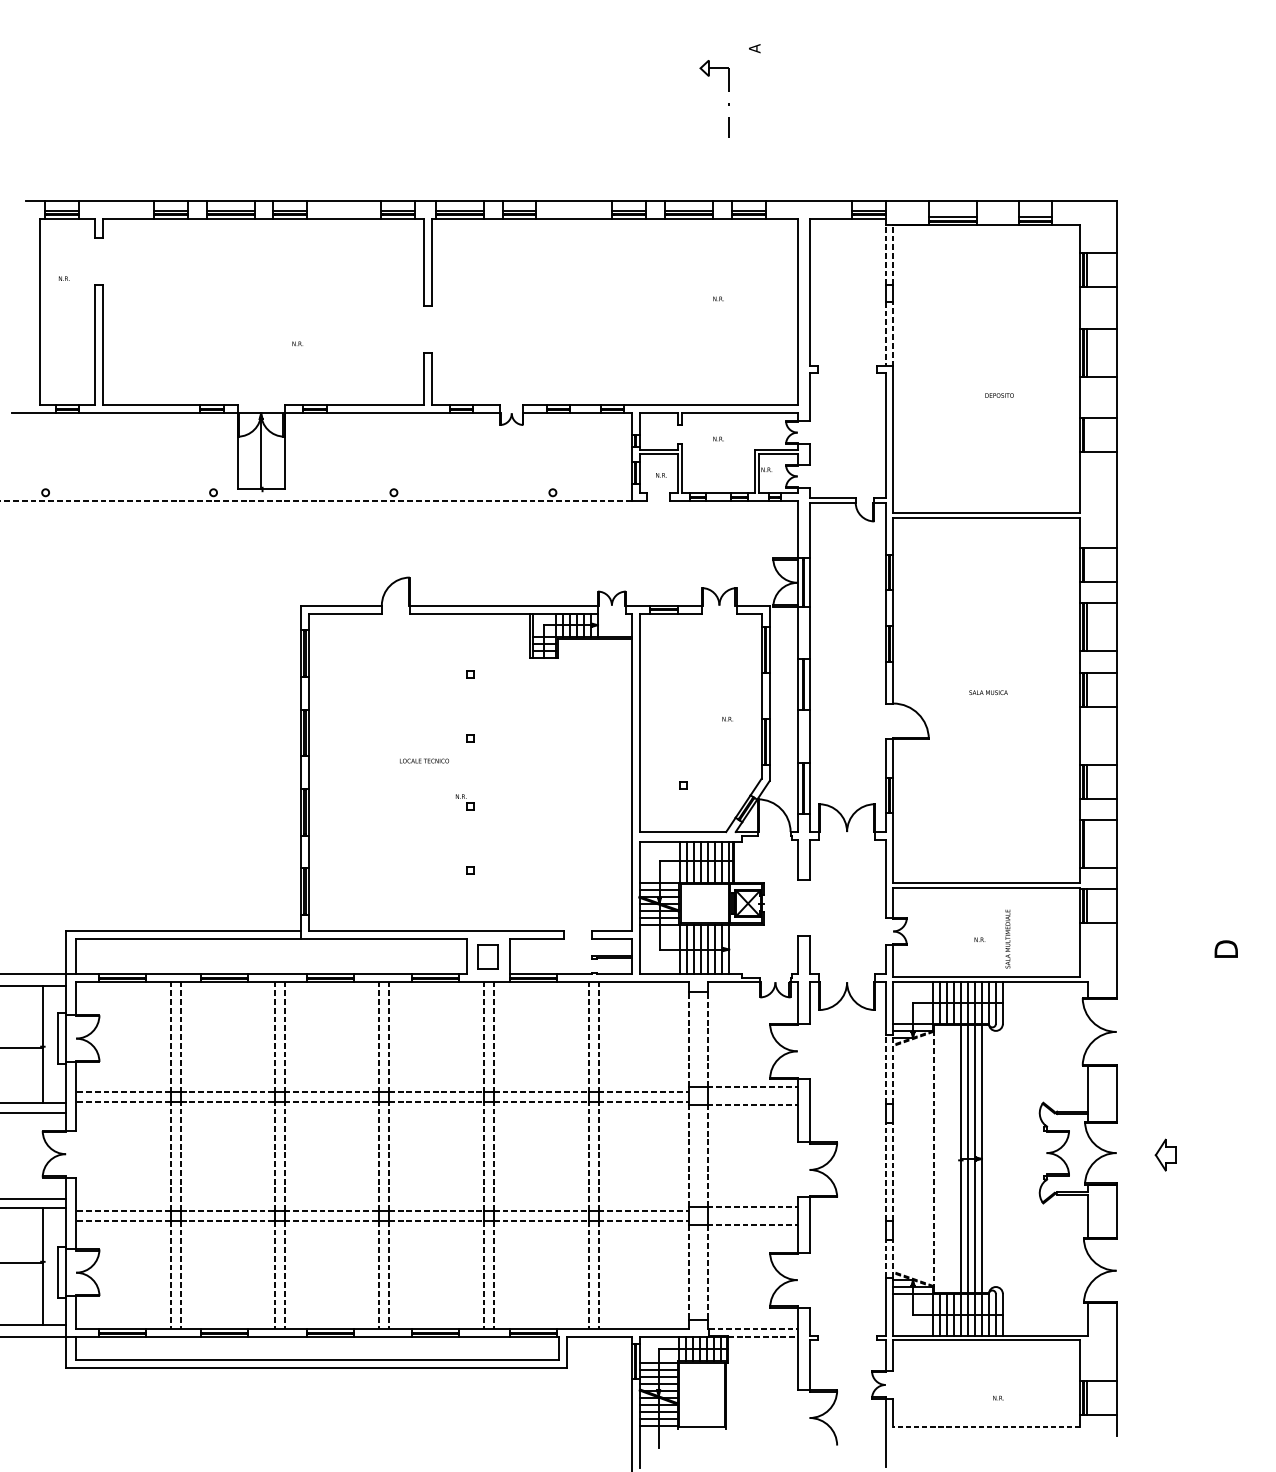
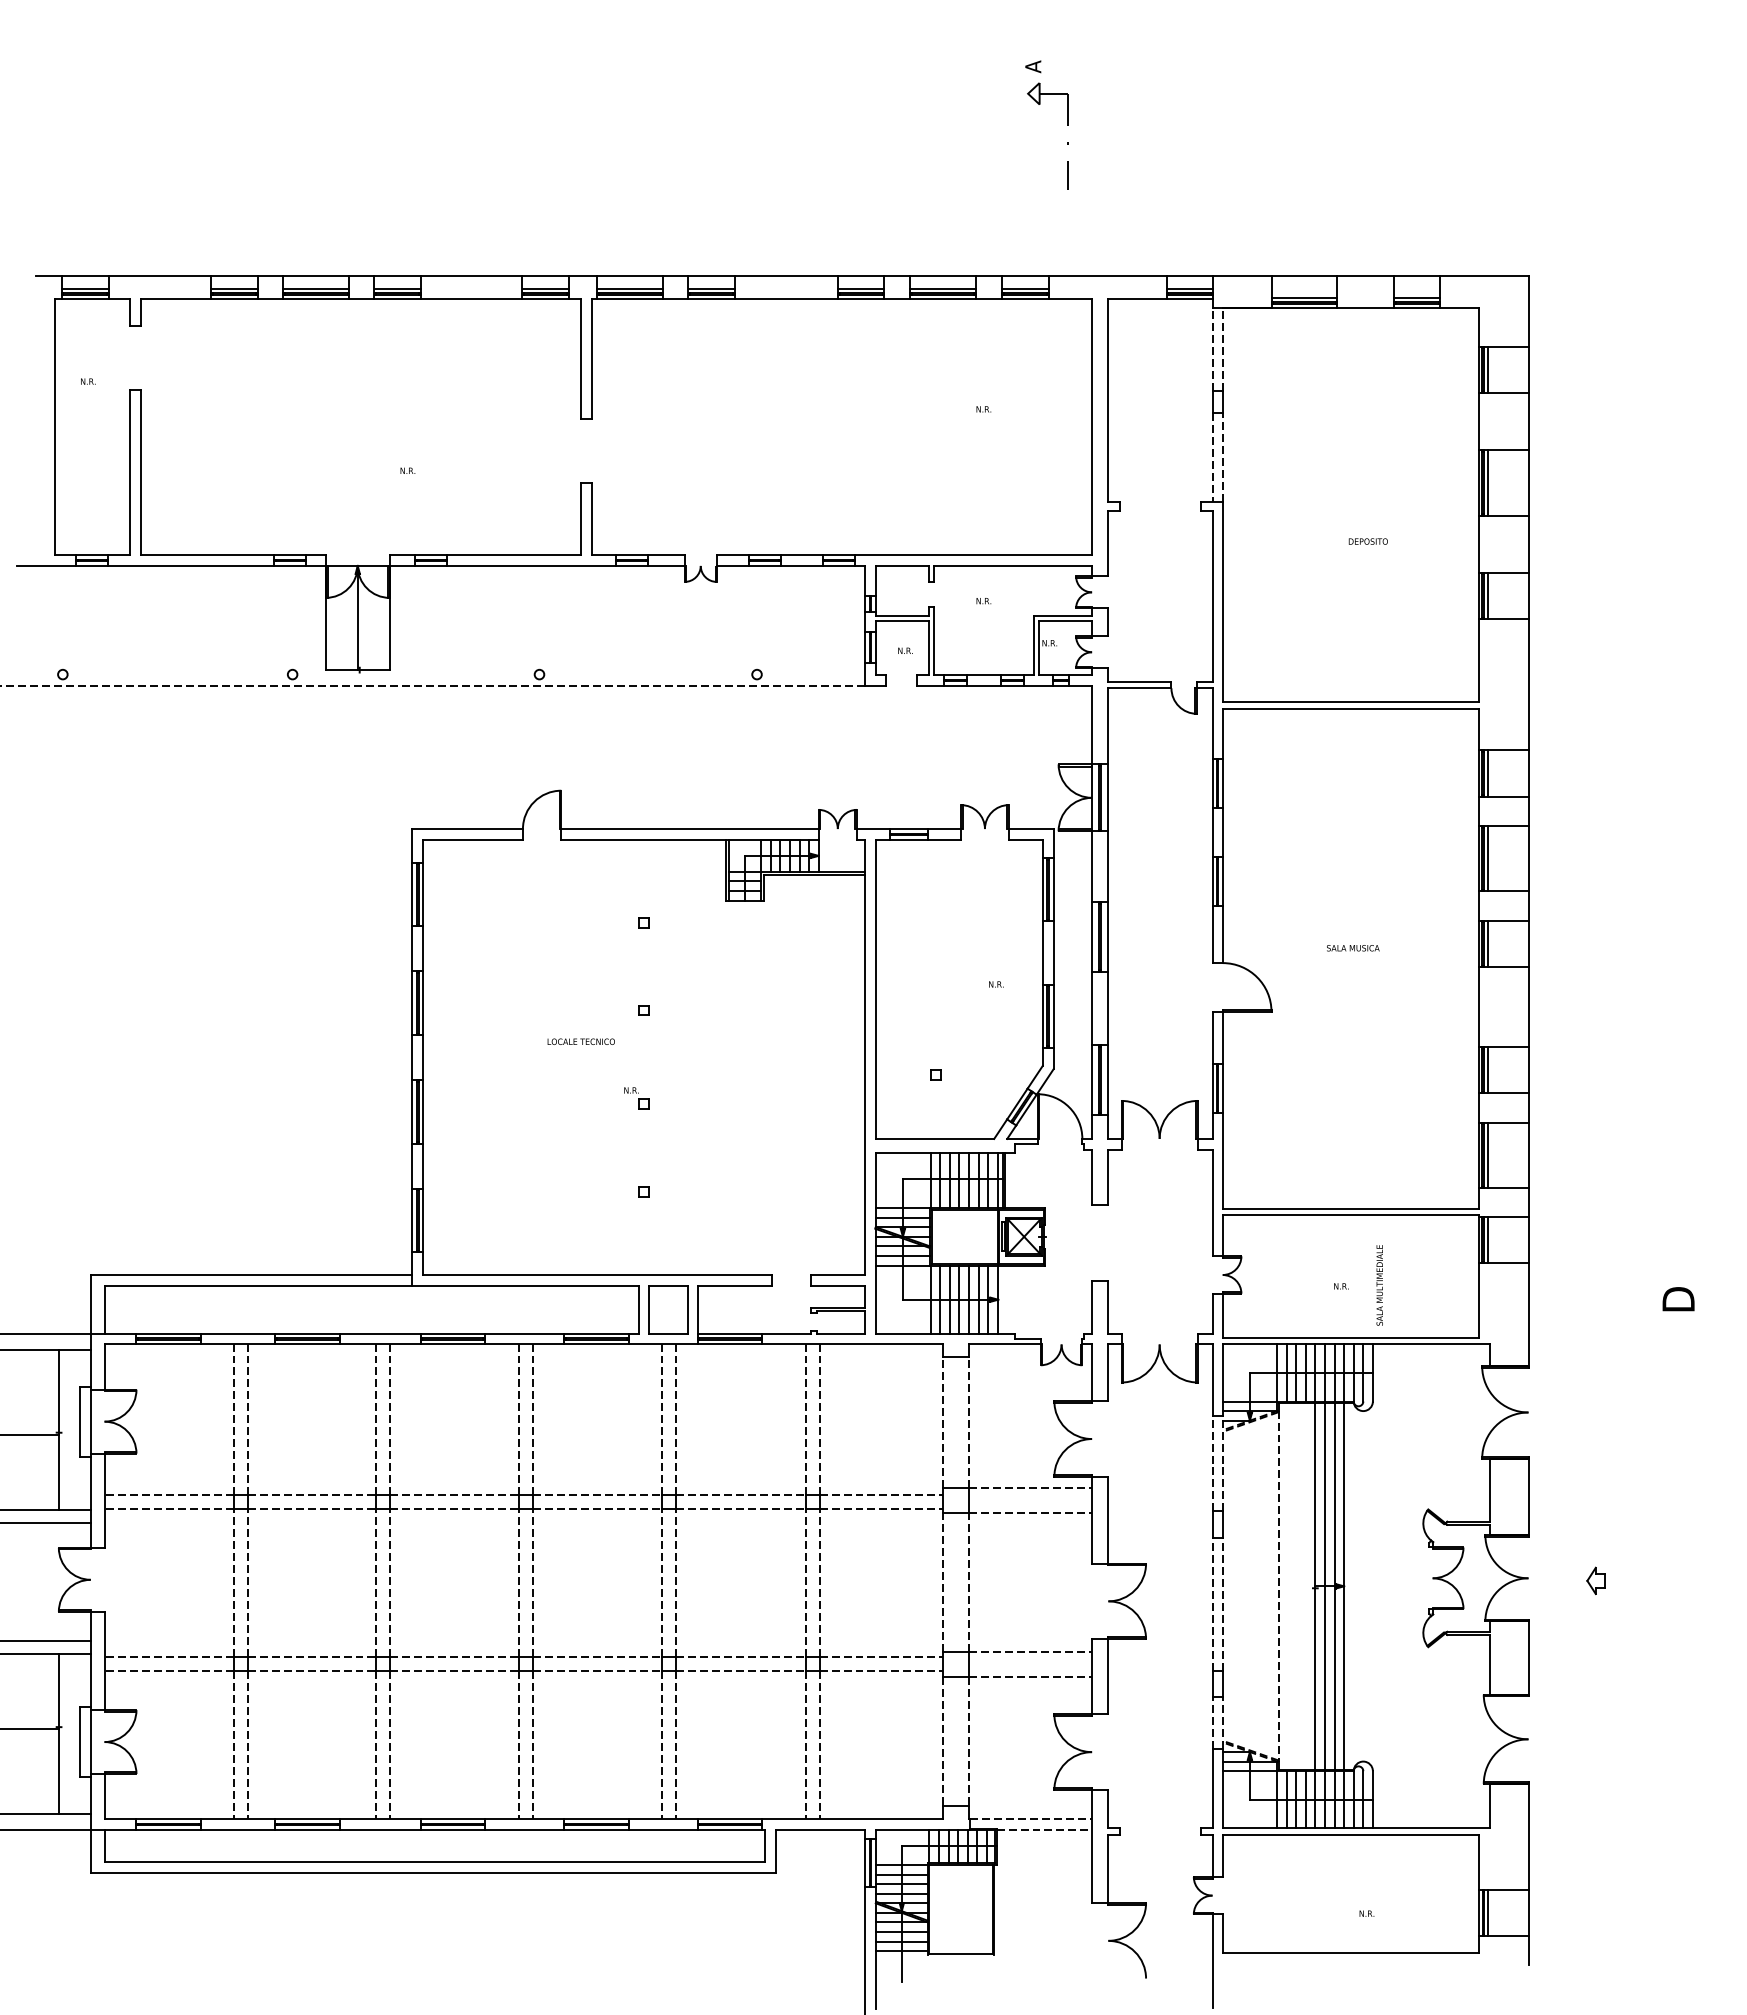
part: (729, 103) -> (1067, 142), moved
line: (1087, 434) -> (1488, 595), added
line: (1087, 565) -> (1488, 773), added
line: (1087, 844) -> (1488, 1155), added
part: (488, 956) -> (668, 1309), size x1.43
part: (1165, 1154) -> (1595, 1580), size x0.62
line: (986, 1427) -> (1350, 1953), dashed -> solid

